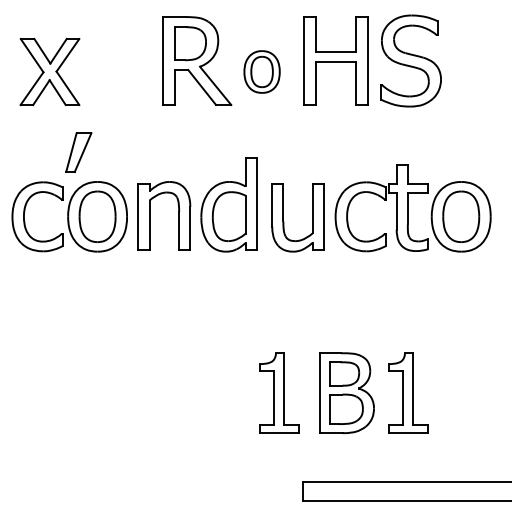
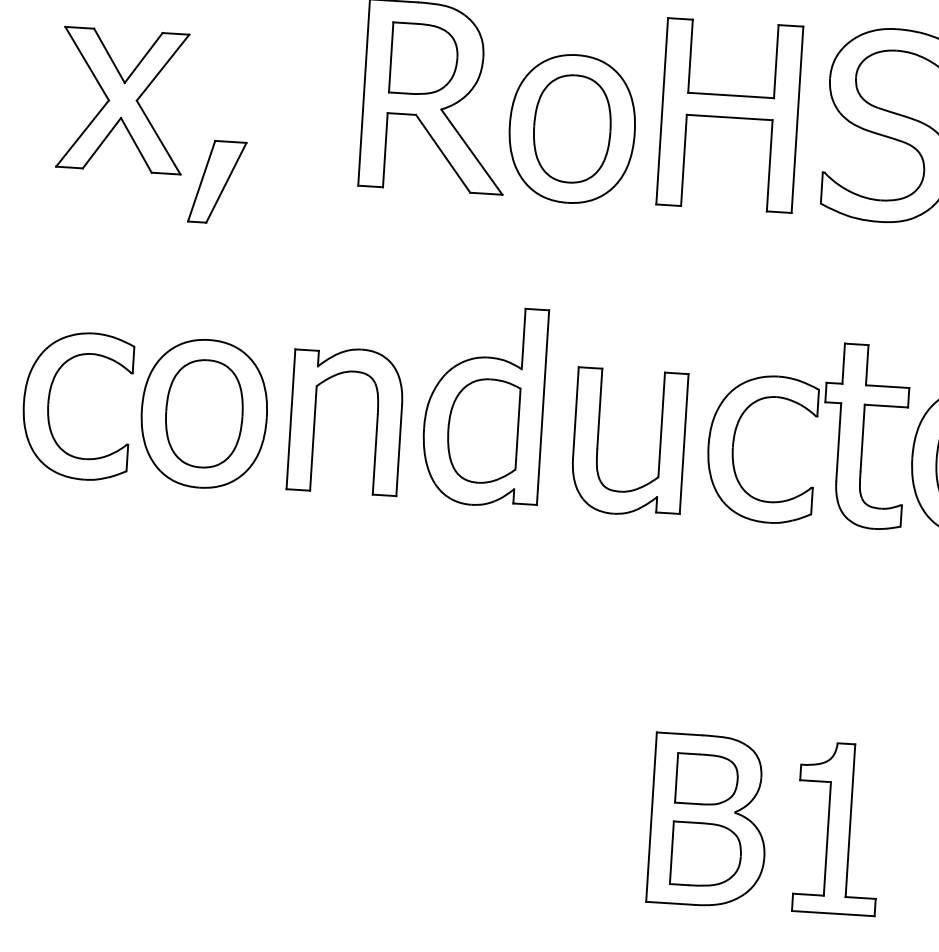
part: (261, 71) -> (570, 127), size x1.67
part: (78, 152) -> (216, 182), moved
part: (279, 392) -> (566, 810), removed

